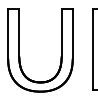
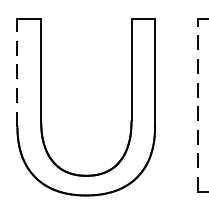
line: (8, 33) -> (18, 71), solid -> dashed
line: (92, 49) -> (197, 105), solid -> dashed

